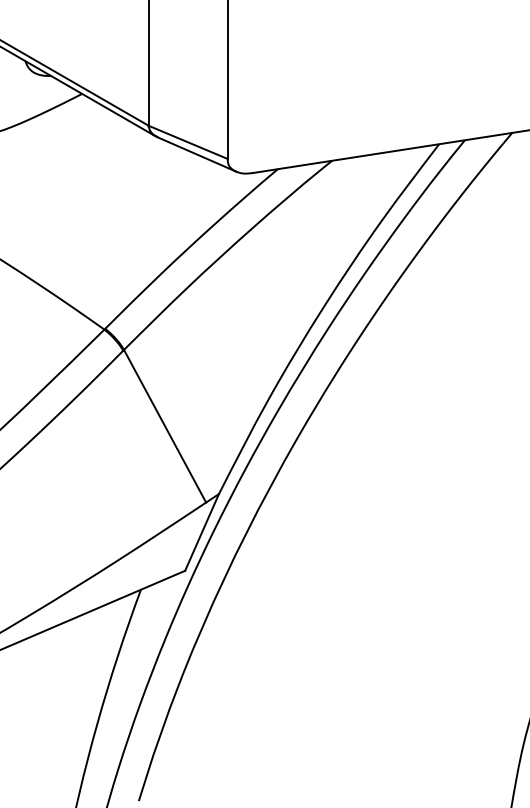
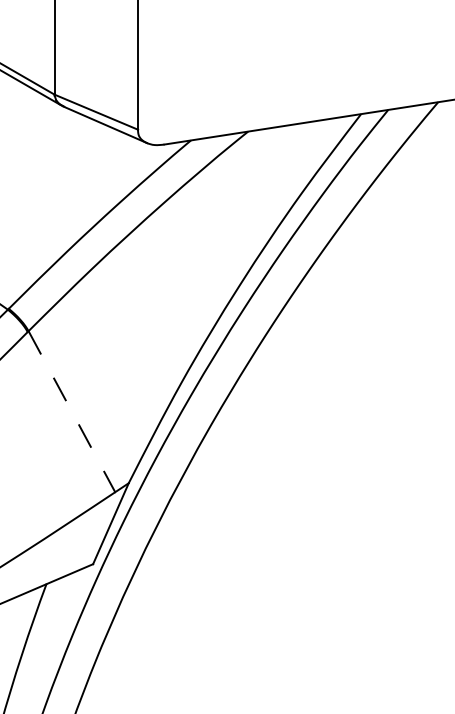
line: (165, 426) -> (72, 411), solid -> dashed

